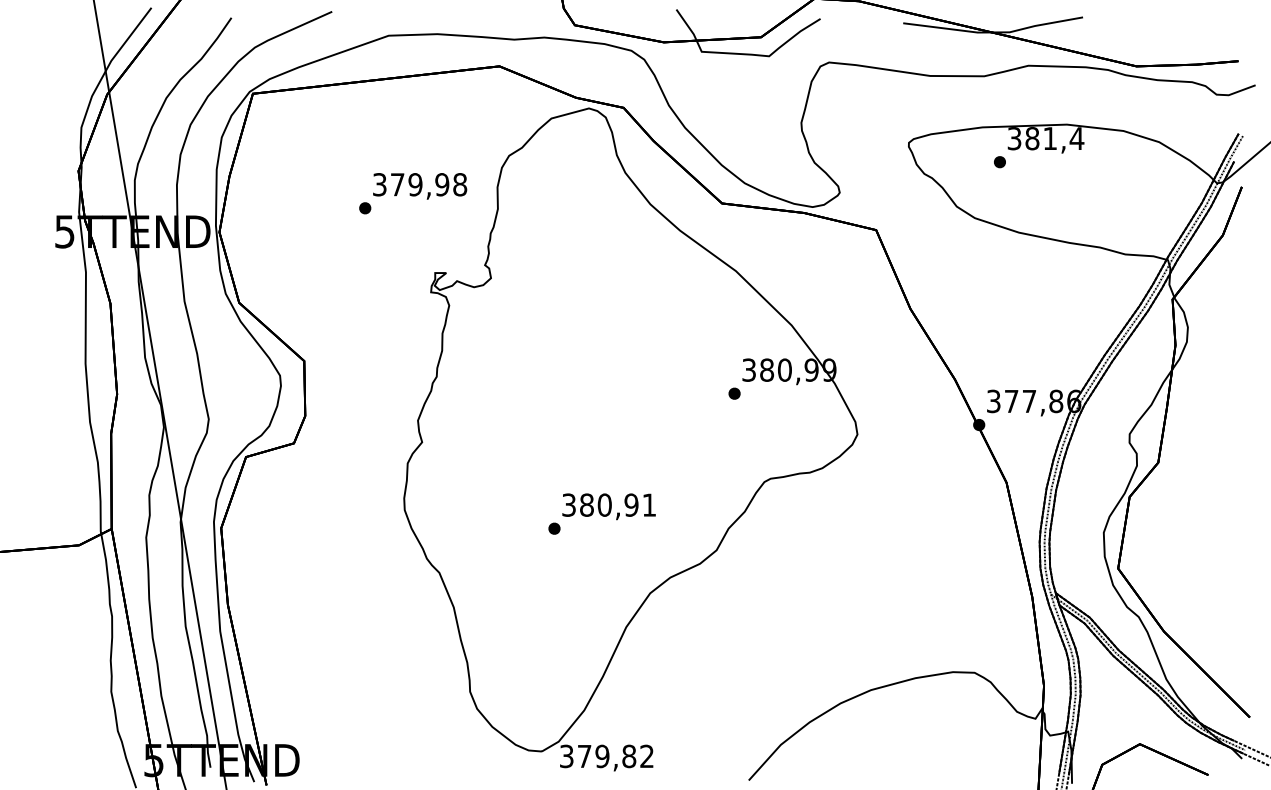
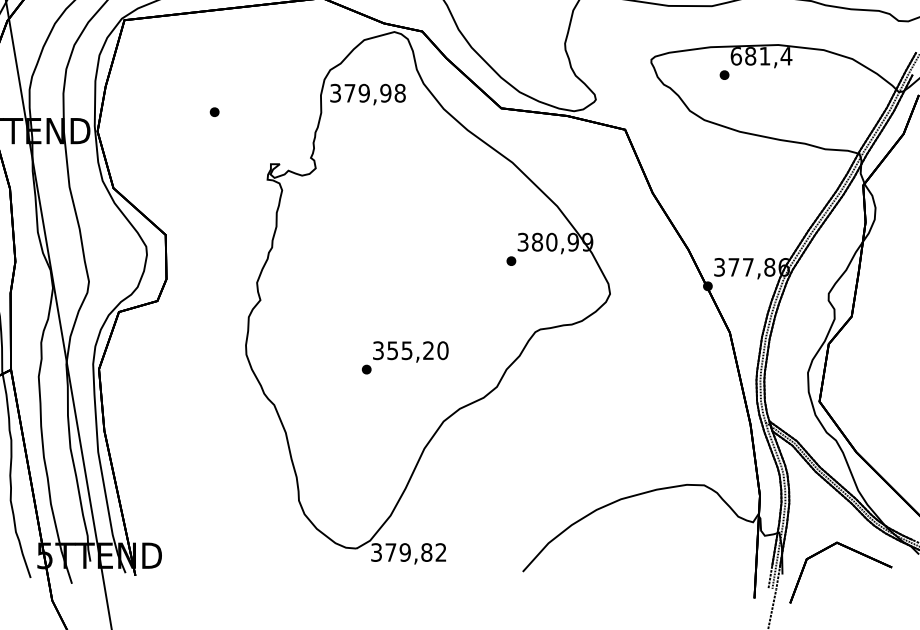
text: (1014, 138) -> (736, 56), 381,4 -> 681,4
text: (420, 186) -> (368, 94), moved
text: (618, 504) -> (418, 350), 380,91 -> 355,20

